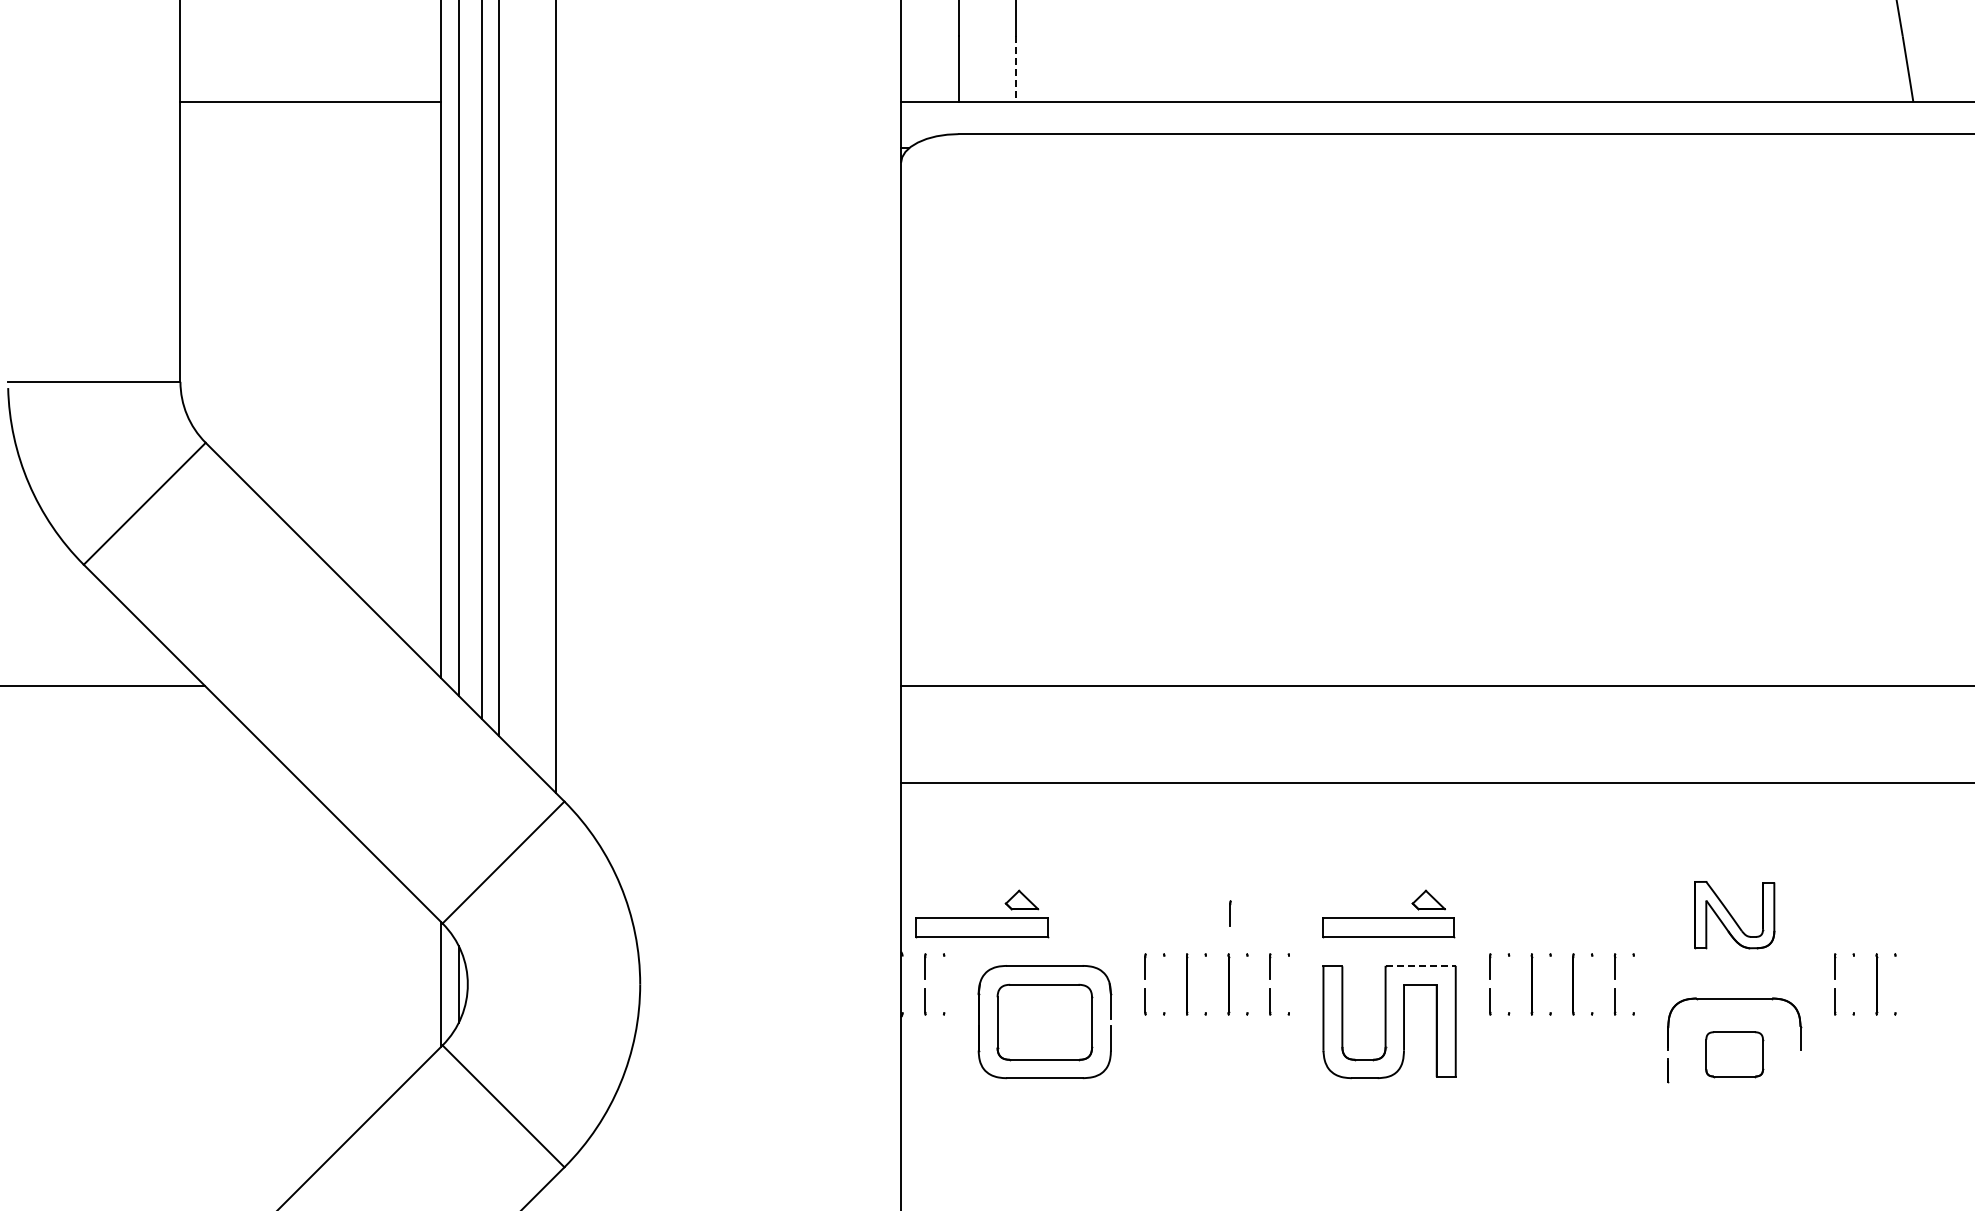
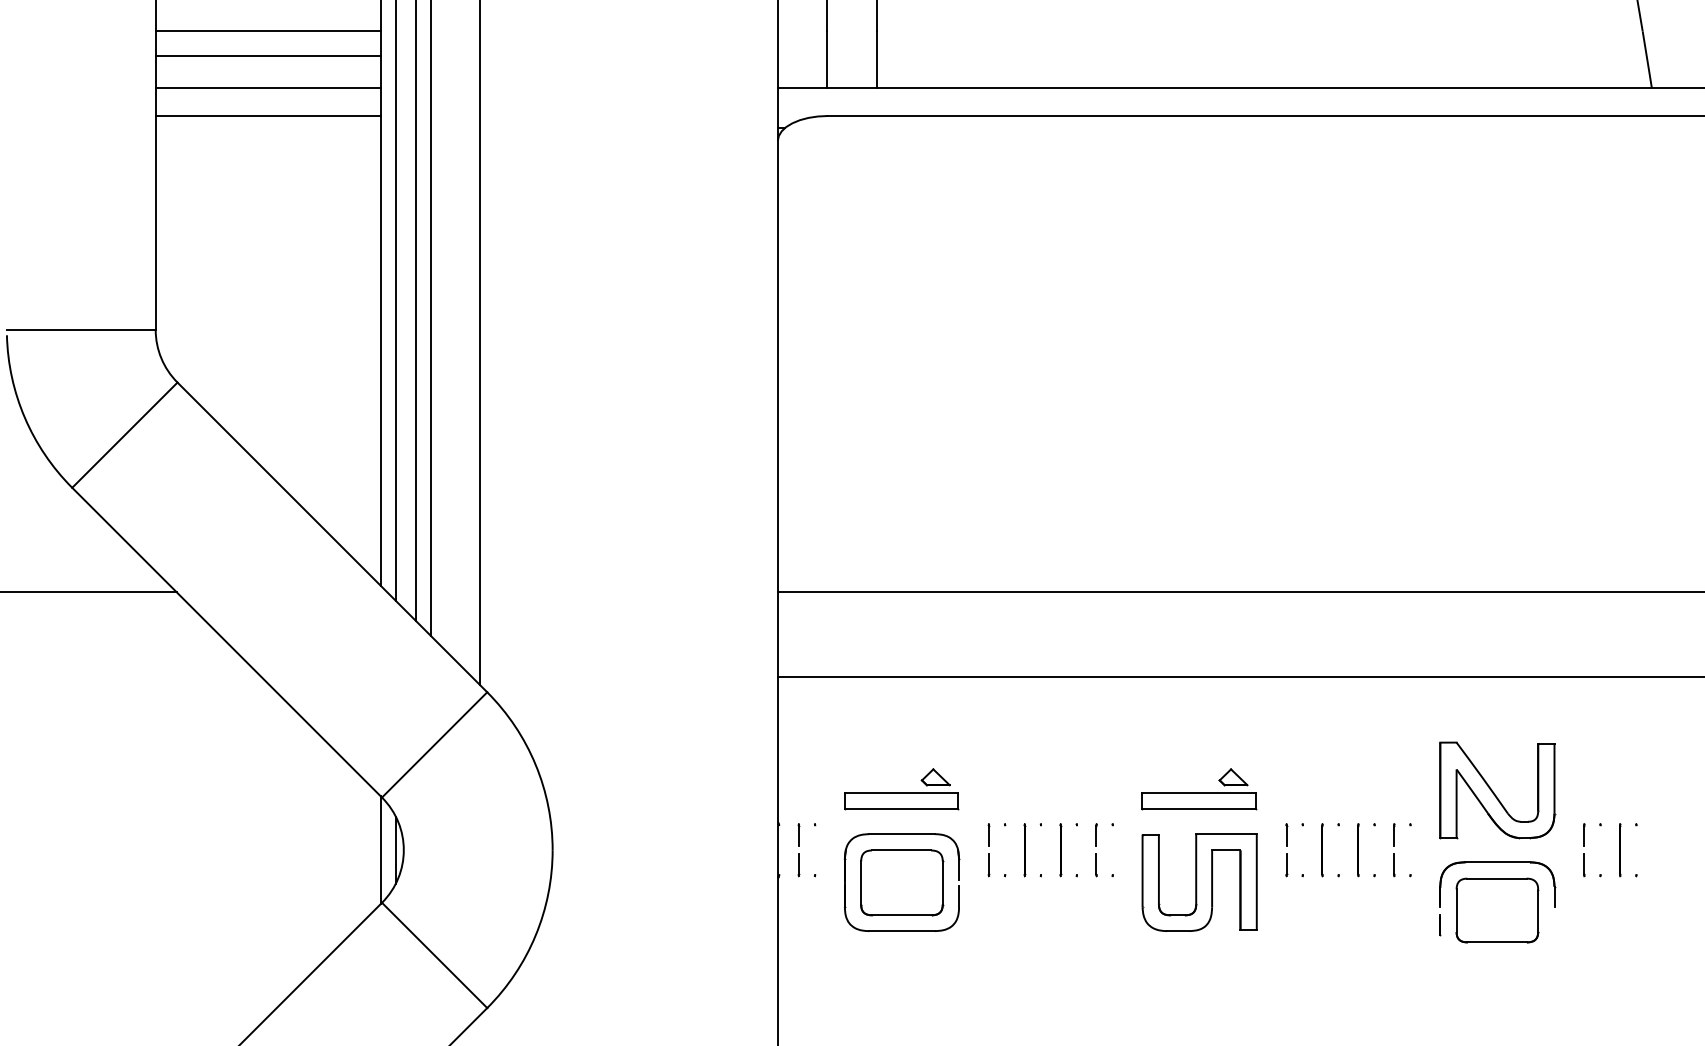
line: (310, 36) -> (267, 31), added
line: (310, 64) -> (267, 55), added
line: (1016, 69) -> (877, 60), dashed -> solid
line: (310, 134) -> (267, 116), added
part: (982, 913) -> (901, 788), moved
line: (1230, 913) -> (1062, 788), removed
part: (1734, 914) -> (1497, 789), size x1.67
line: (1421, 965) -> (1227, 833), dashed -> solid
part: (1734, 1054) -> (1497, 910), size x1.67

